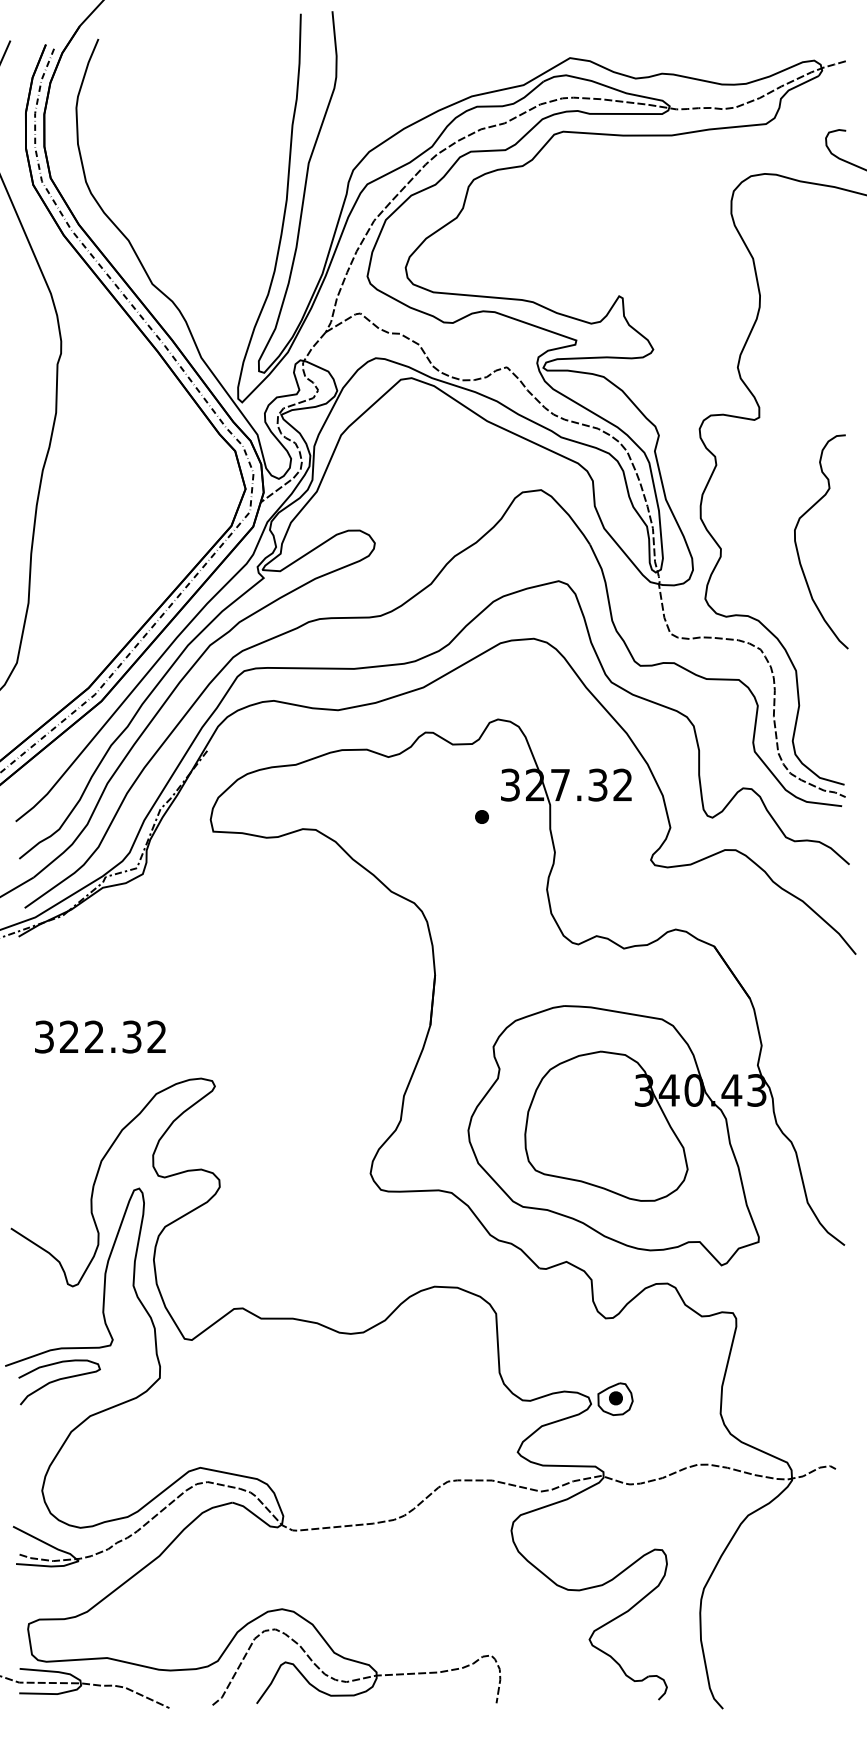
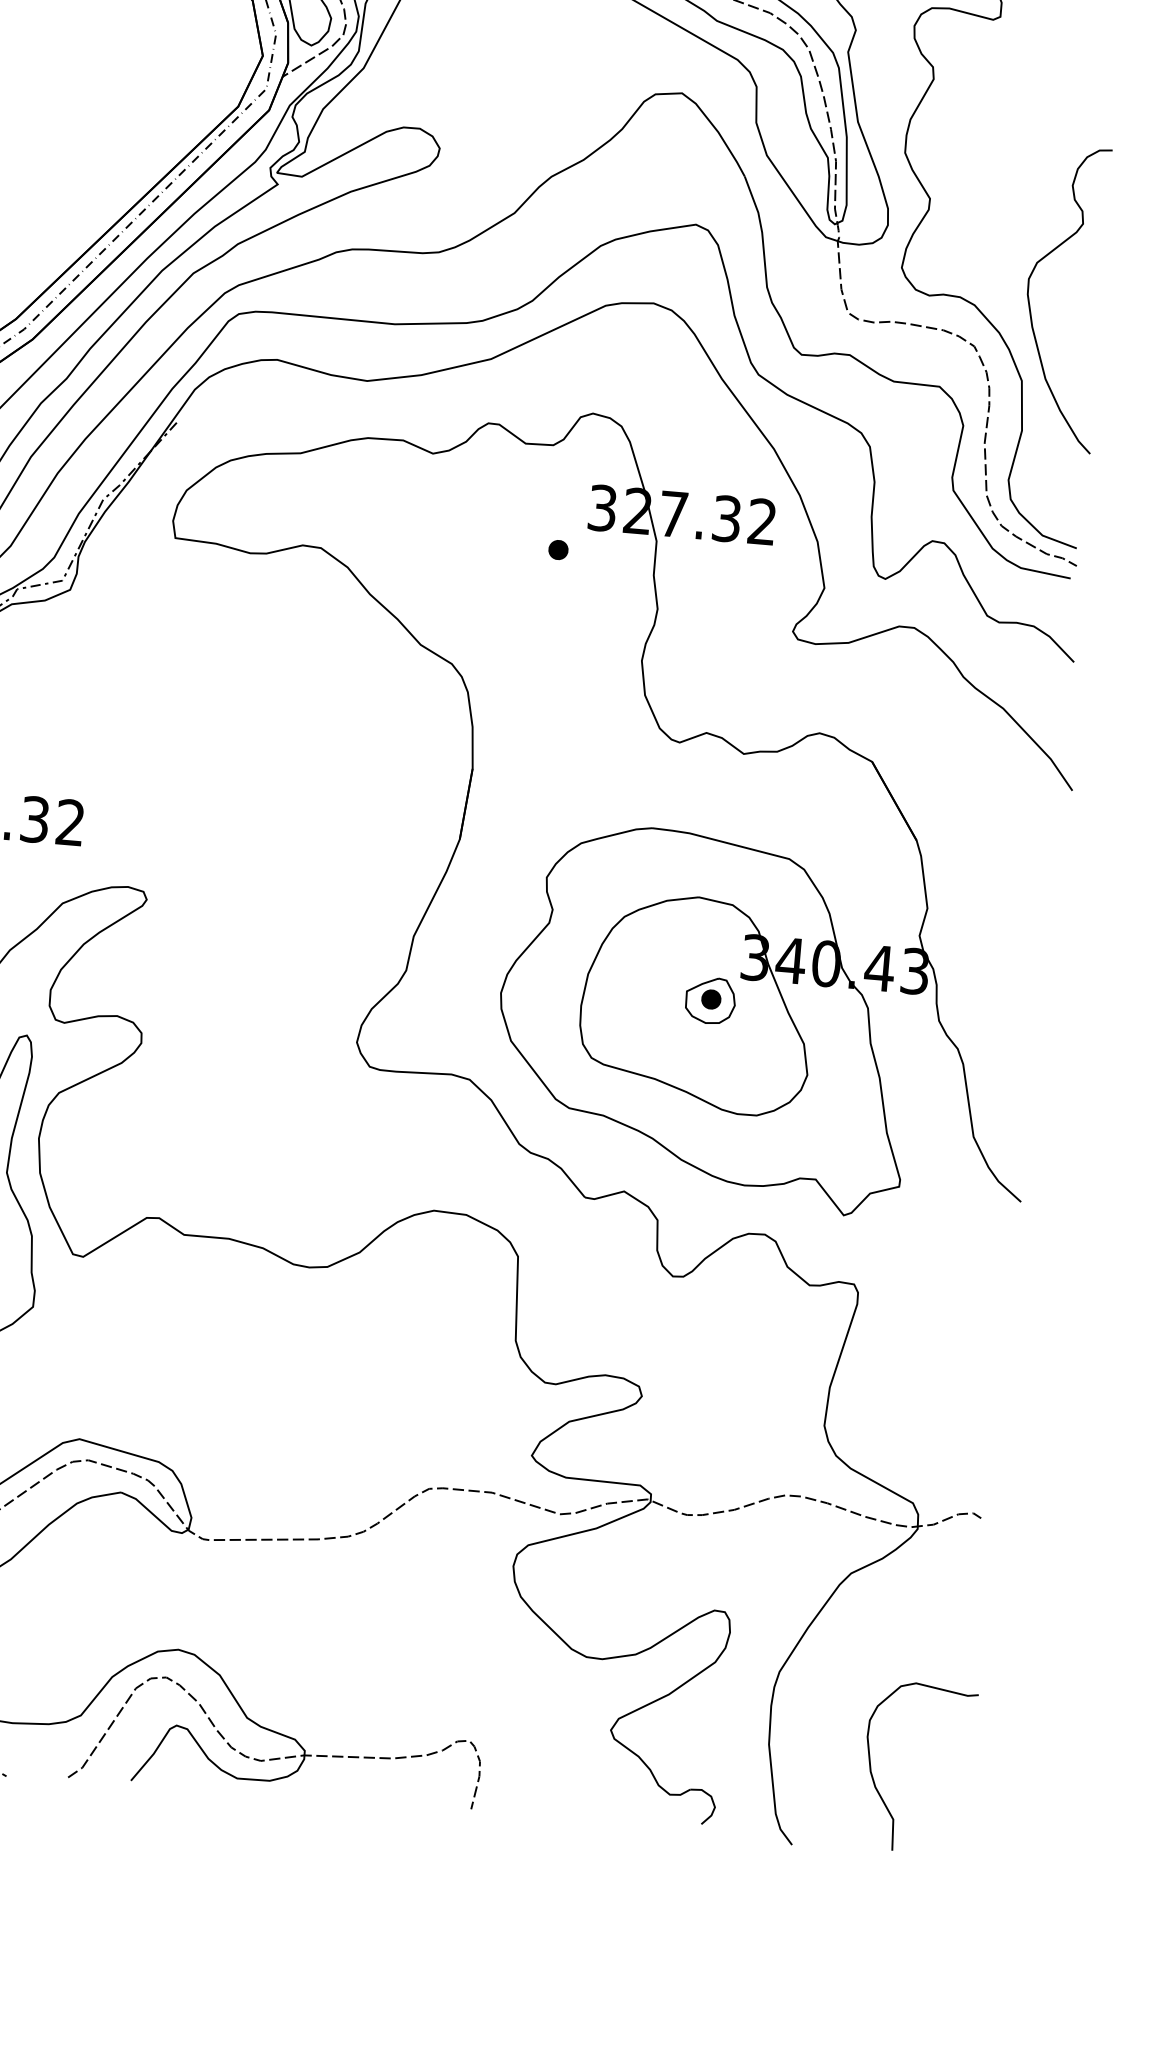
curve: (797, 546) -> (1030, 302), moved
part: (615, 1398) -> (710, 999), moved
curve: (776, 1656) -> (874, 1776), added

